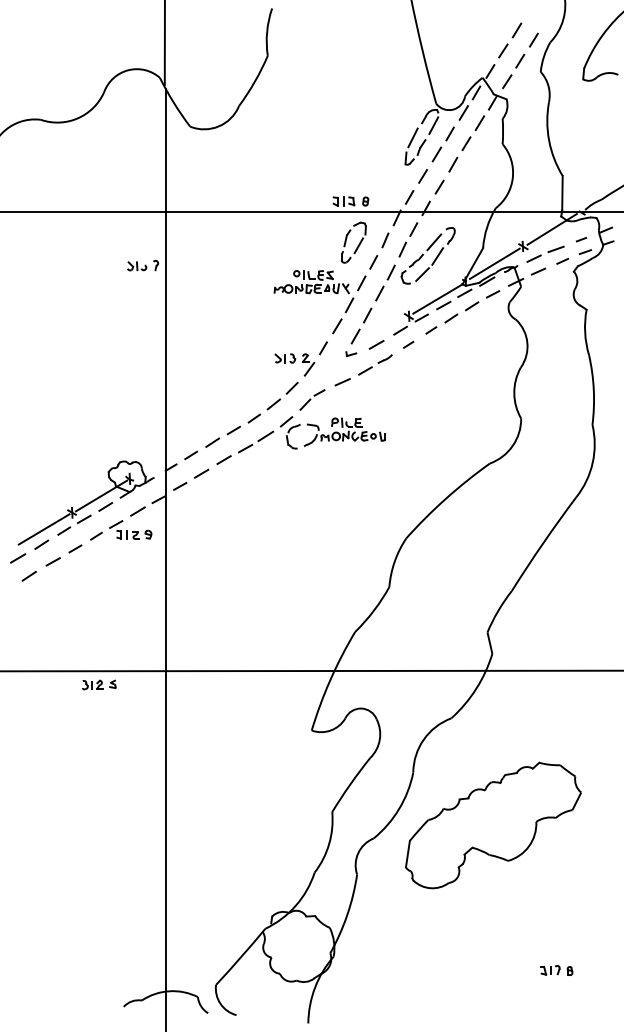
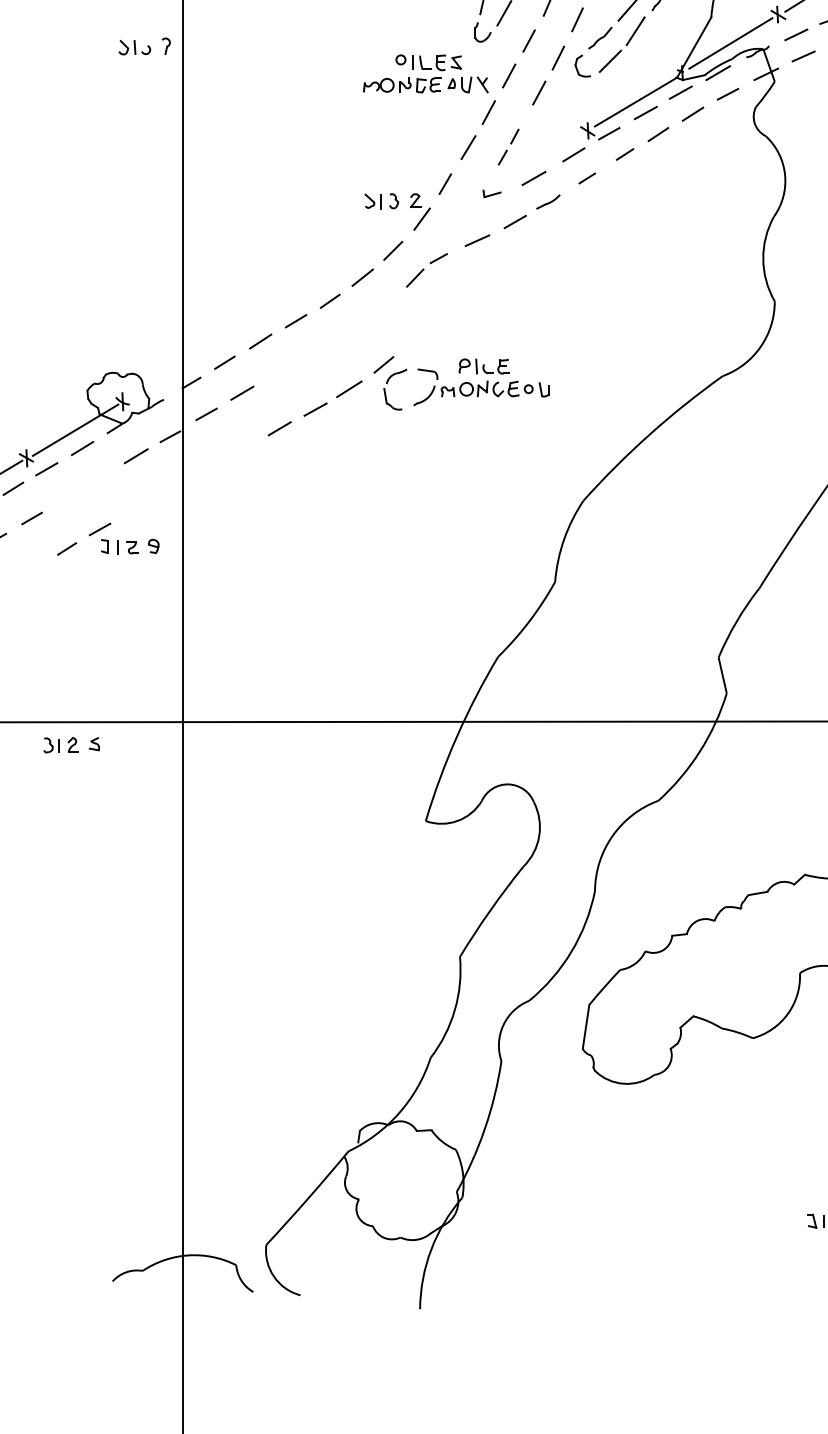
part: (361, 325) -> (508, 146), size x0.6
part: (300, 440) -> (407, 396), moved
part: (121, 530) -> (108, 539), moved

